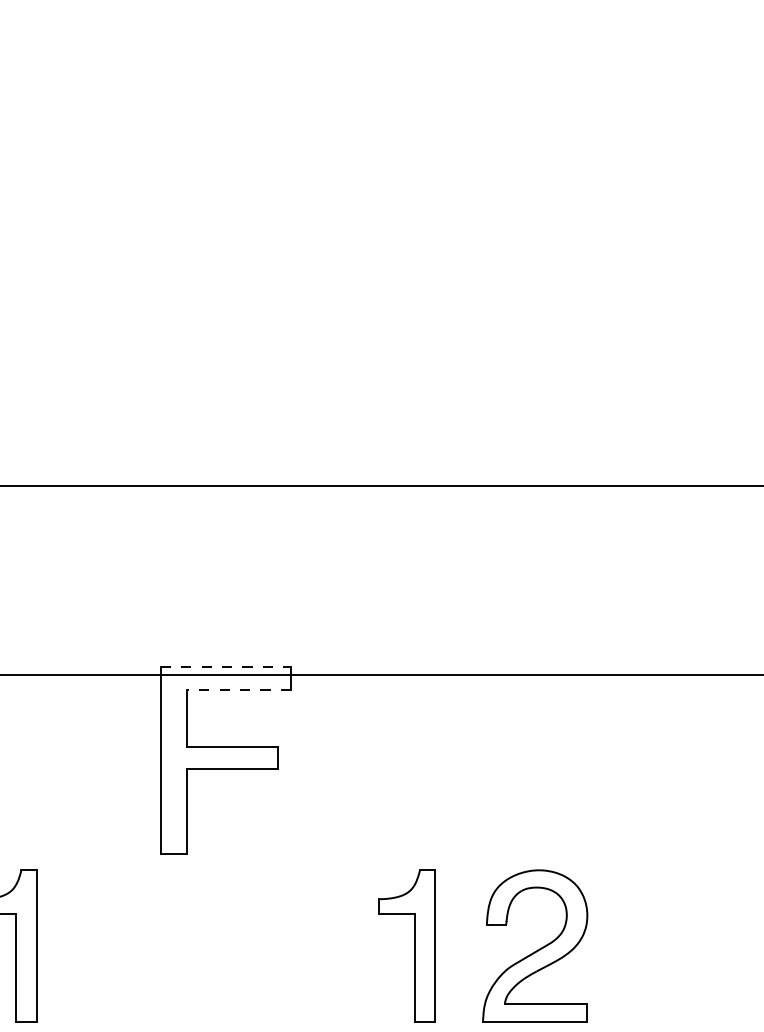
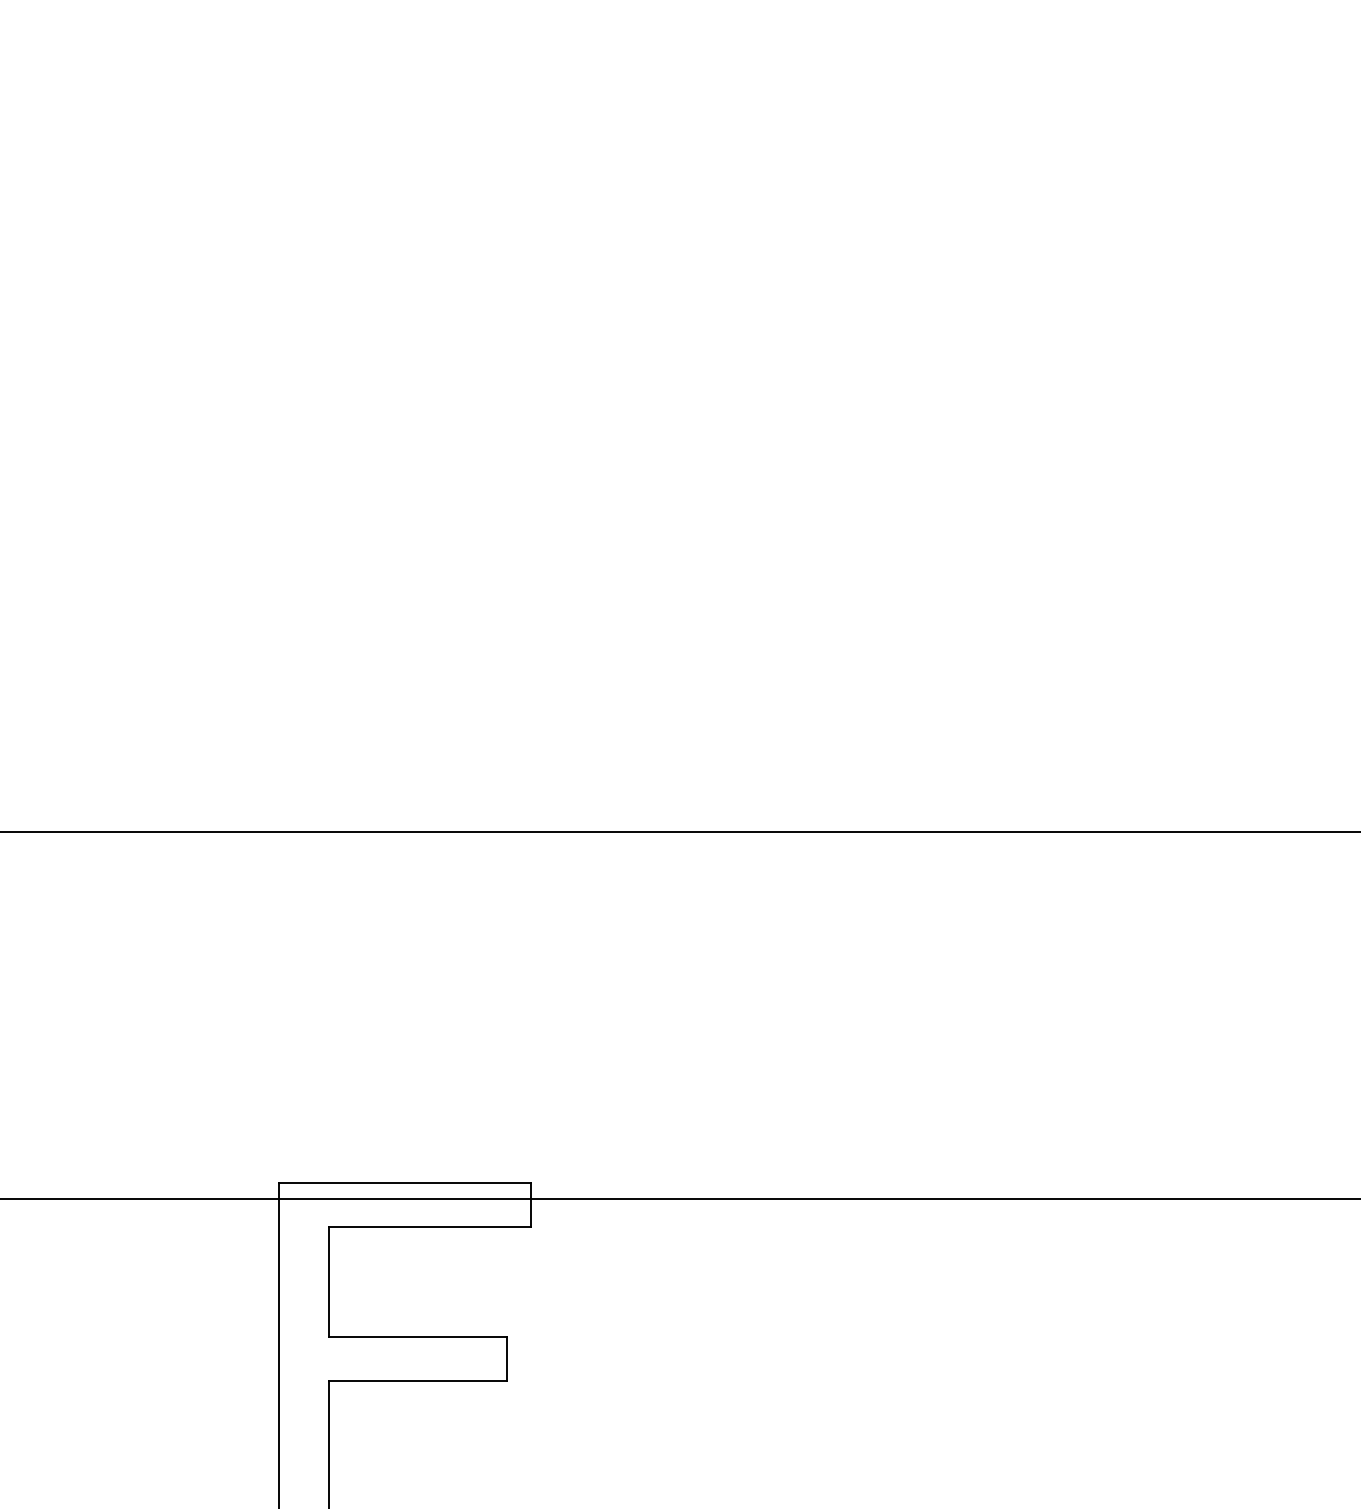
line: (226, 666) -> (406, 1181), dashed -> solid
line: (238, 689) -> (429, 1226), dashed -> solid

